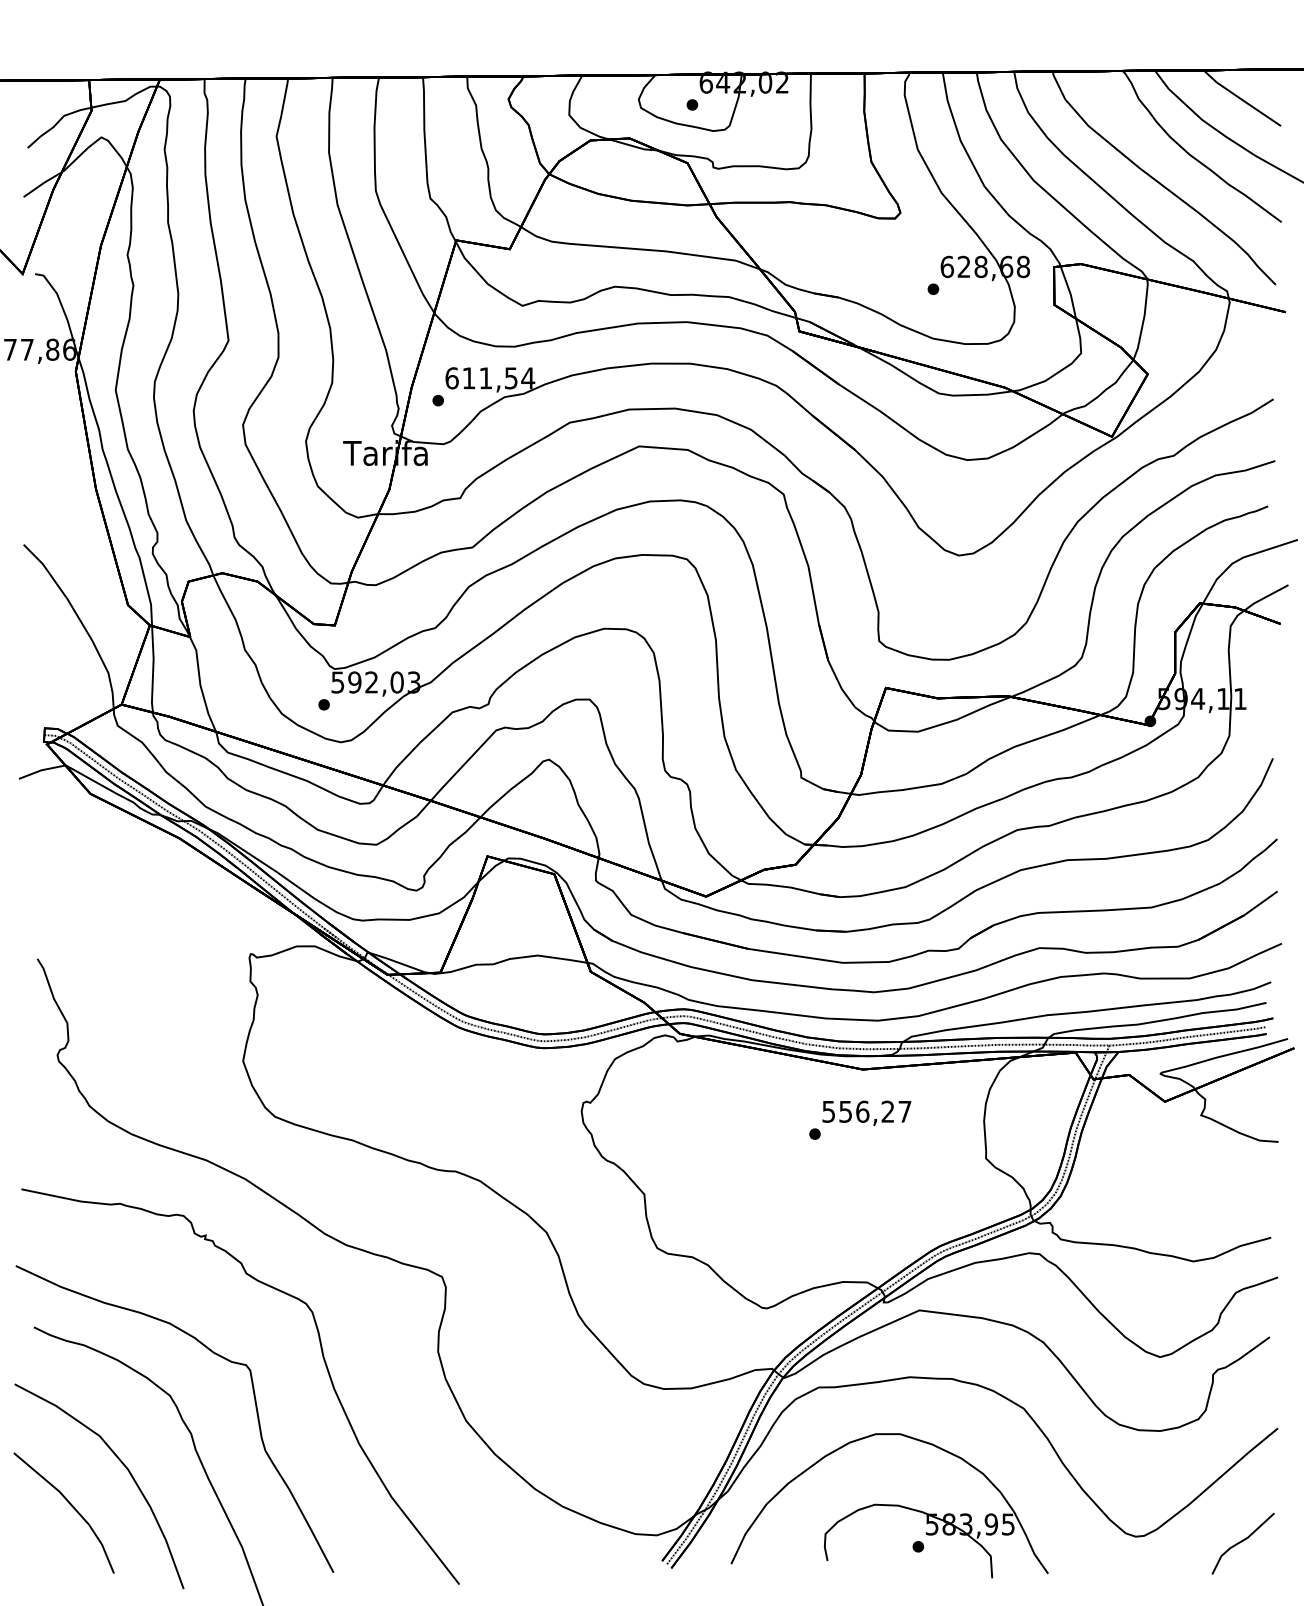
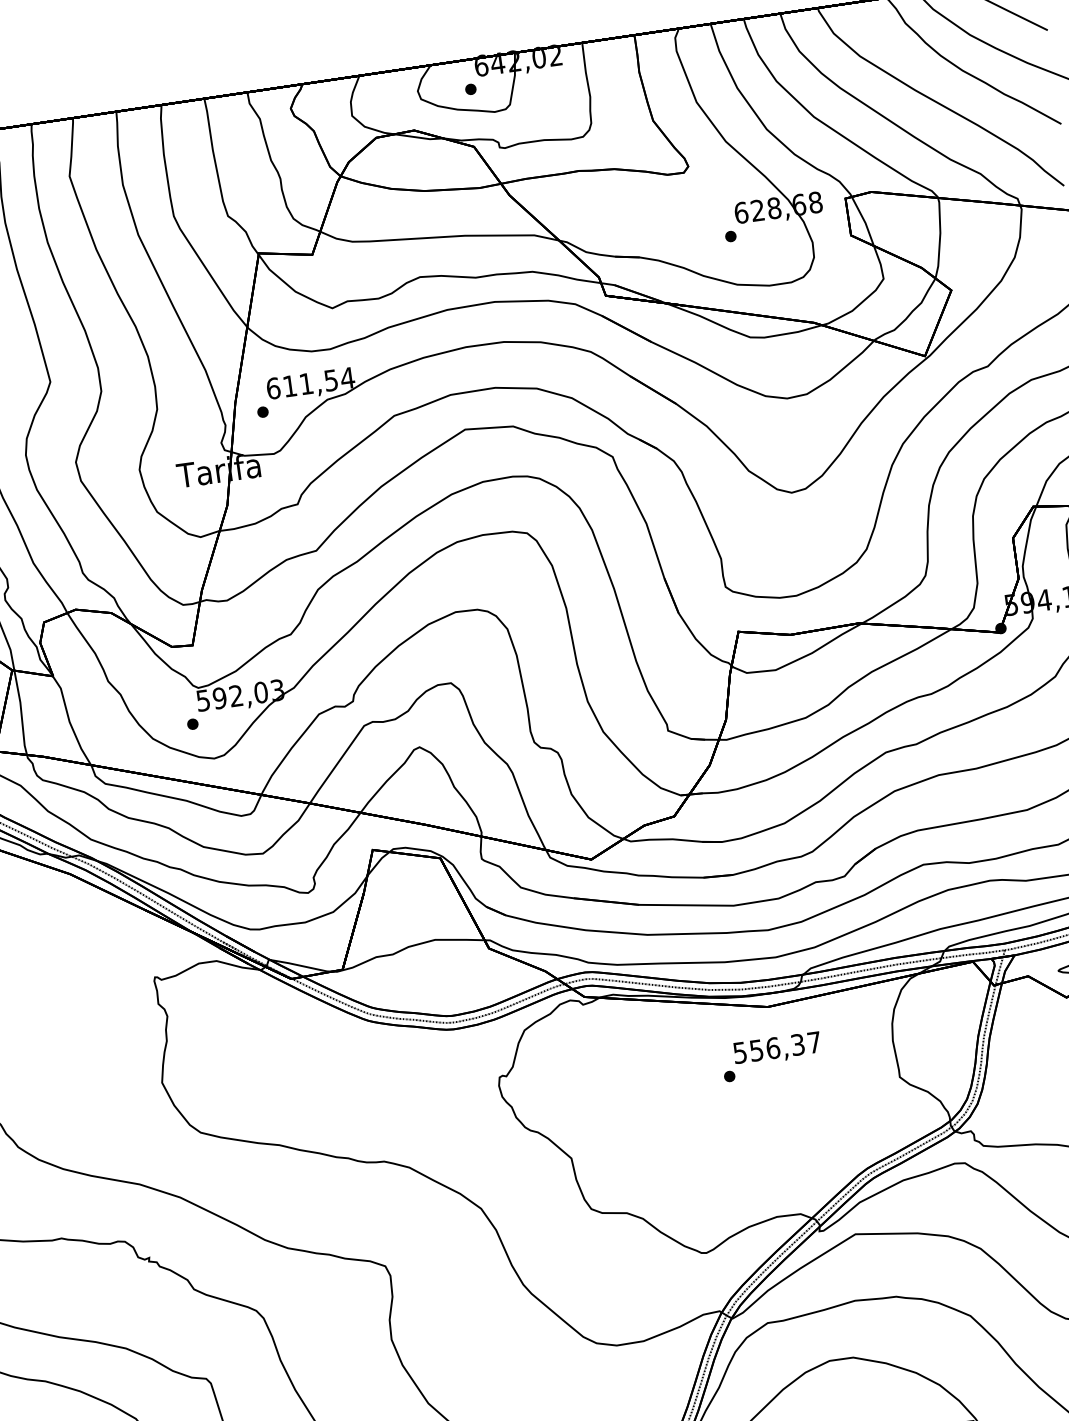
text: (887, 1111) -> (797, 1044), 556,27 -> 556,37

